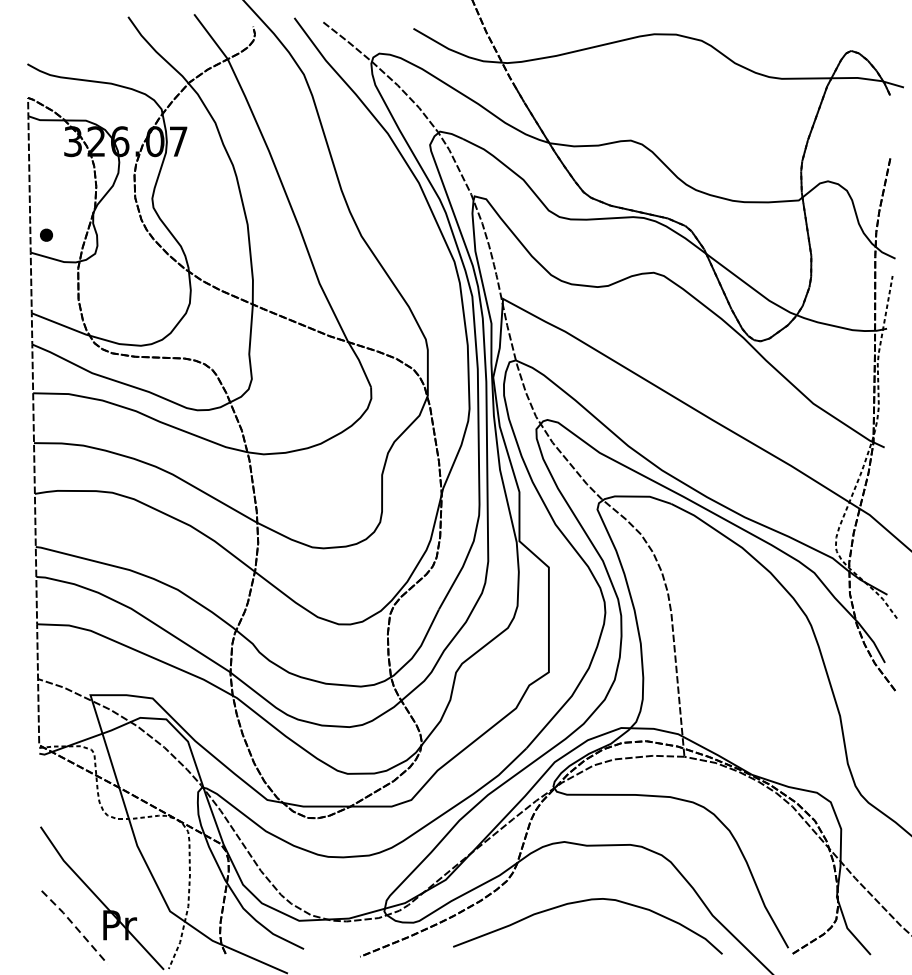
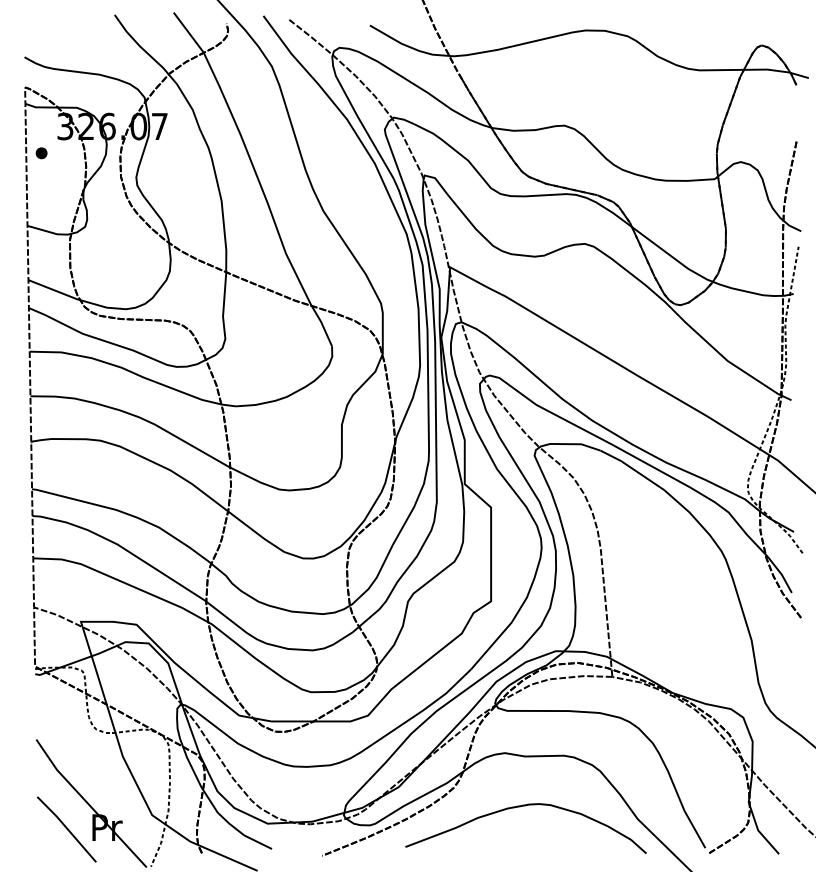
part: (46, 235) -> (41, 153), moved
line: (75, 926) -> (67, 828), dashed -> solid

